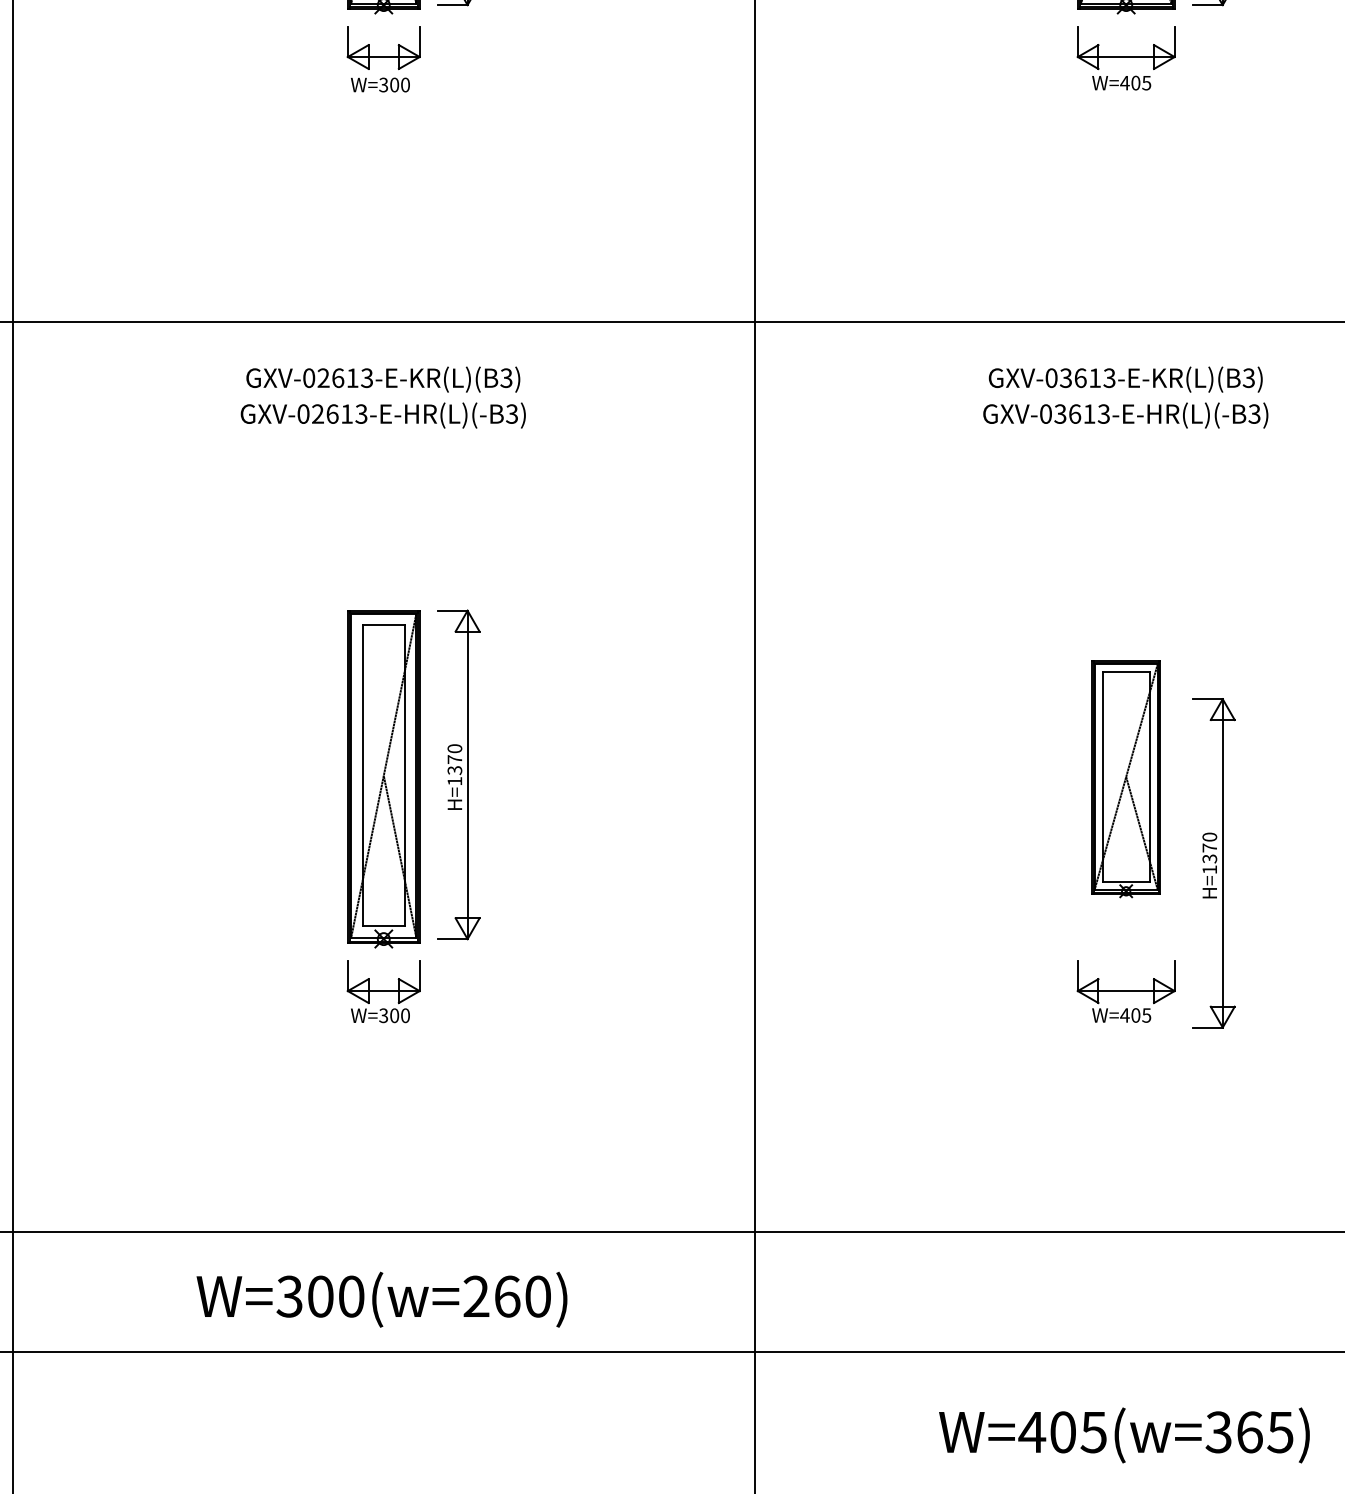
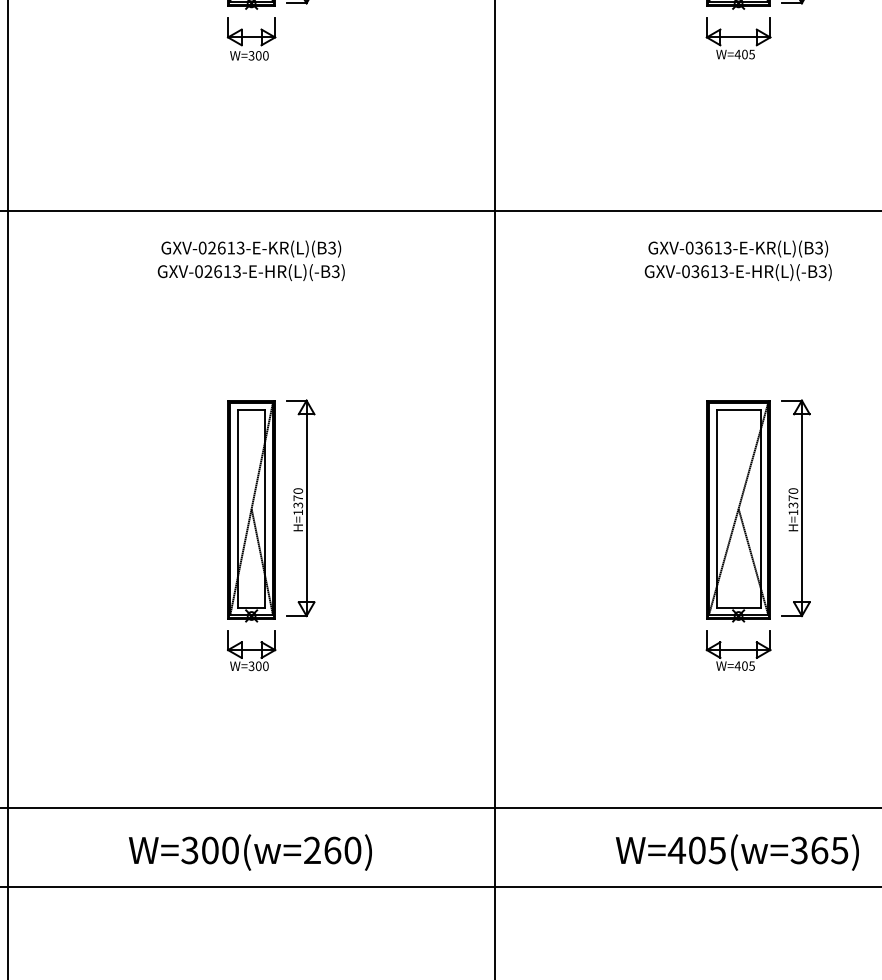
part: (1126, 779) -> (738, 511), size x1.43
part: (1212, 863) -> (795, 508), moved
text: (1124, 1435) -> (737, 852), moved

